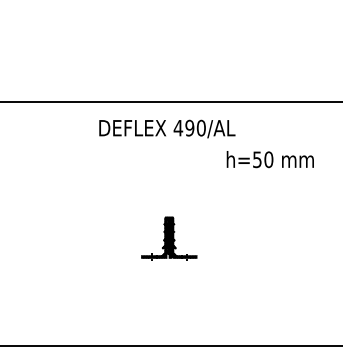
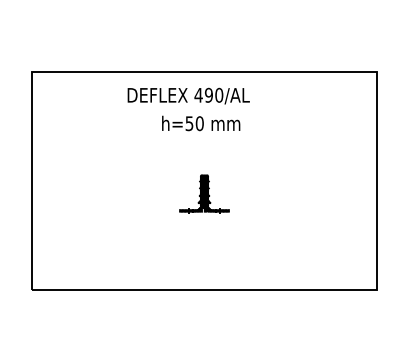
text: (167, 128) -> (188, 95), moved
text: (270, 159) -> (201, 123), moved

